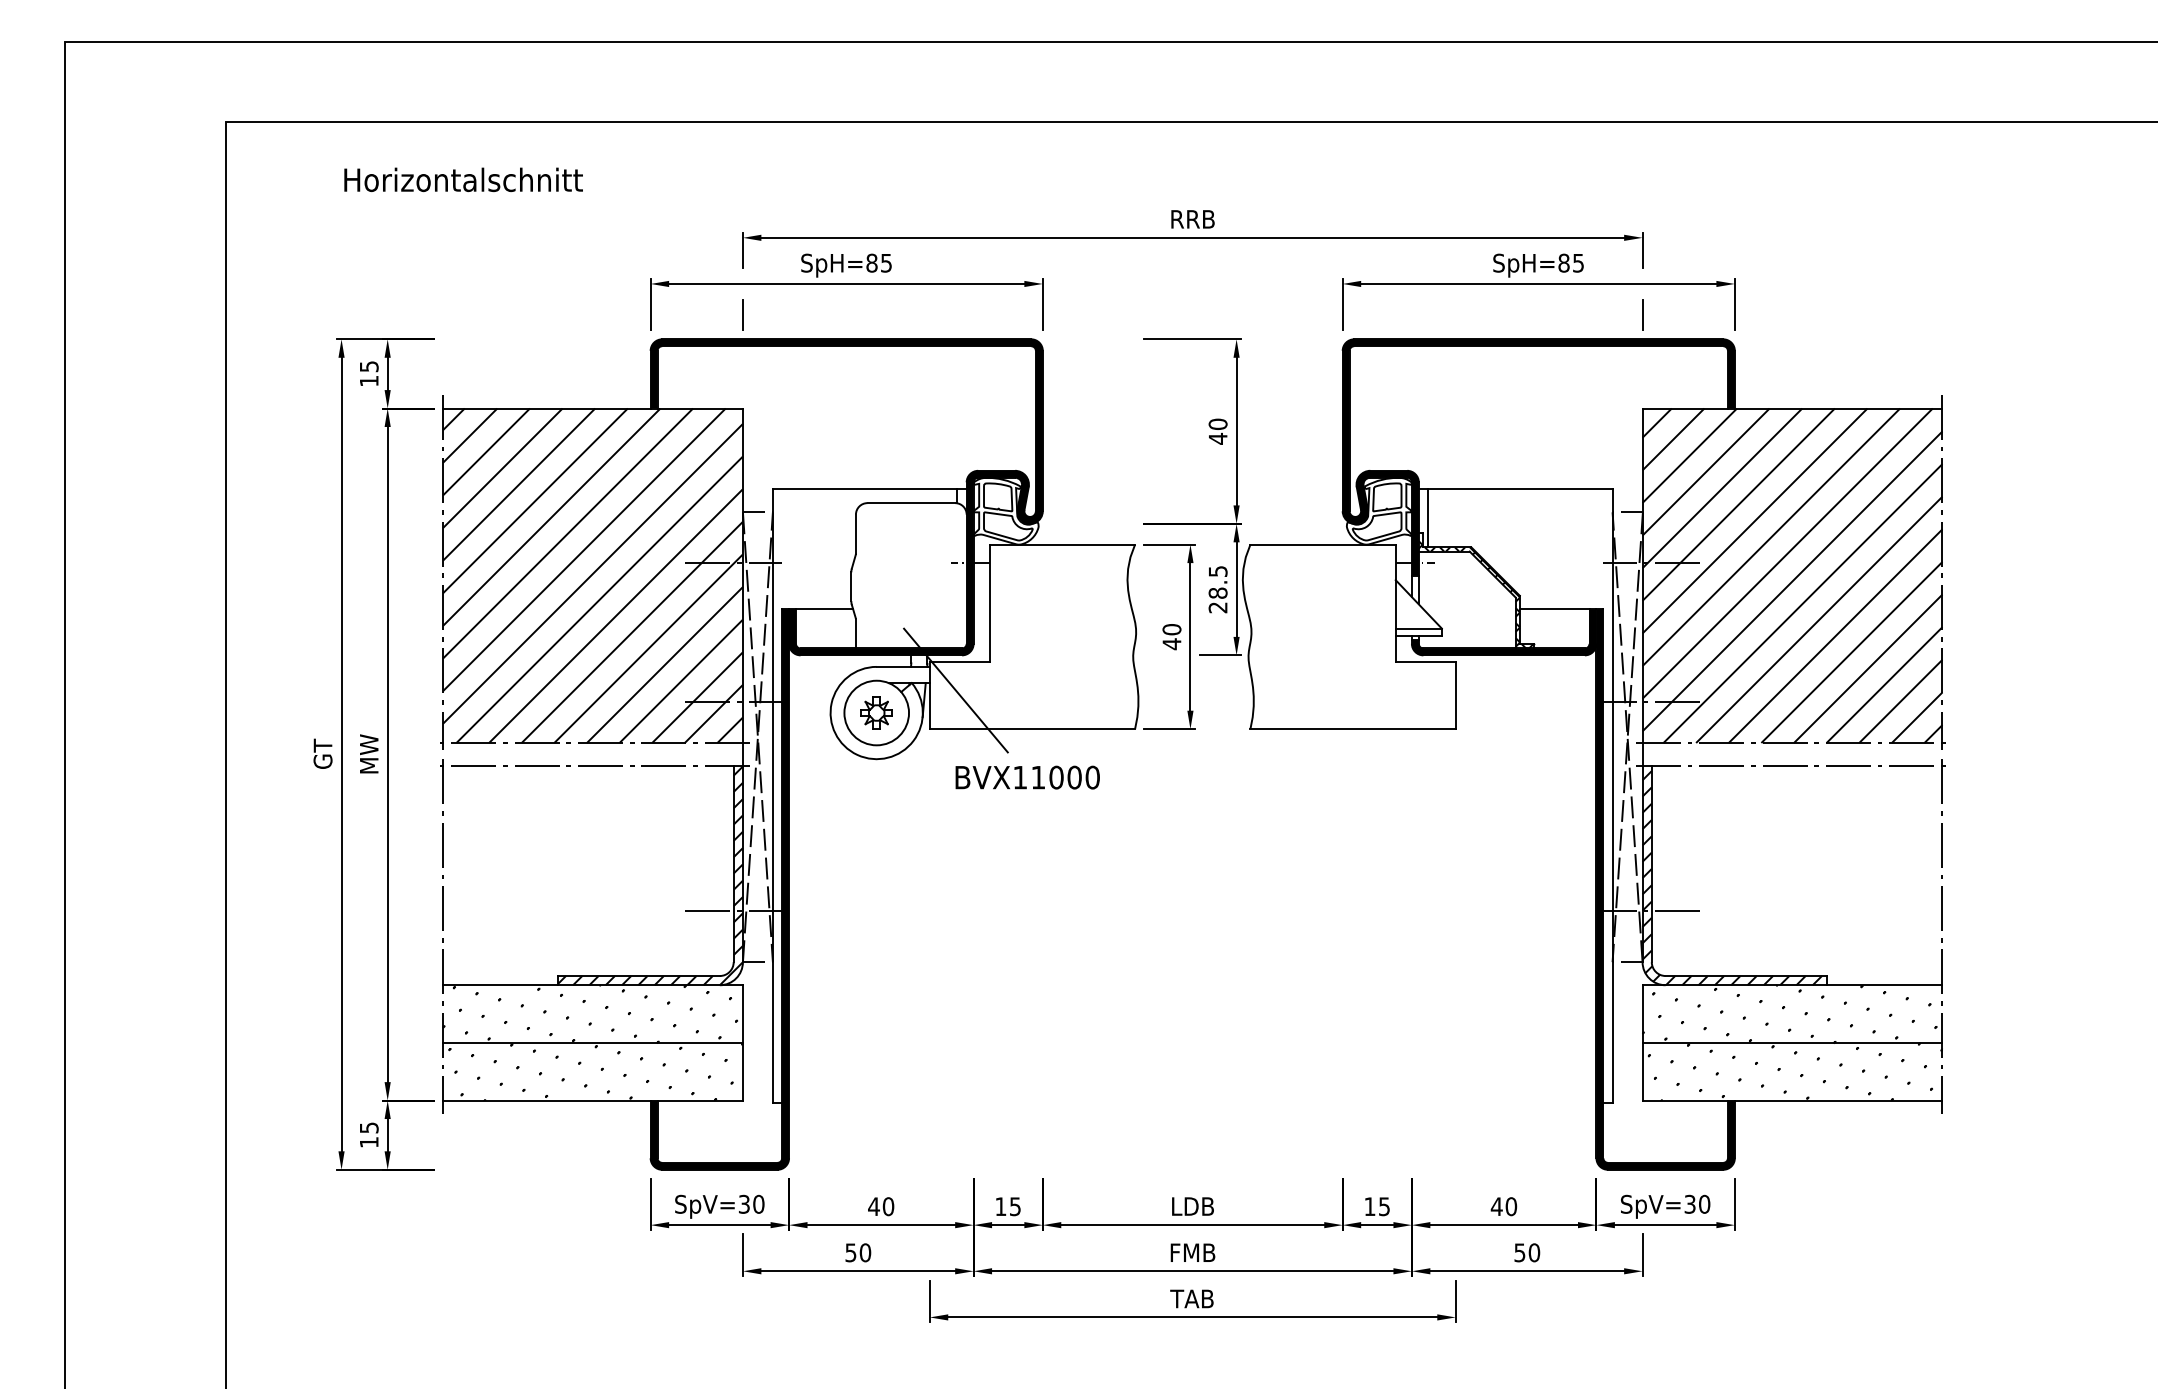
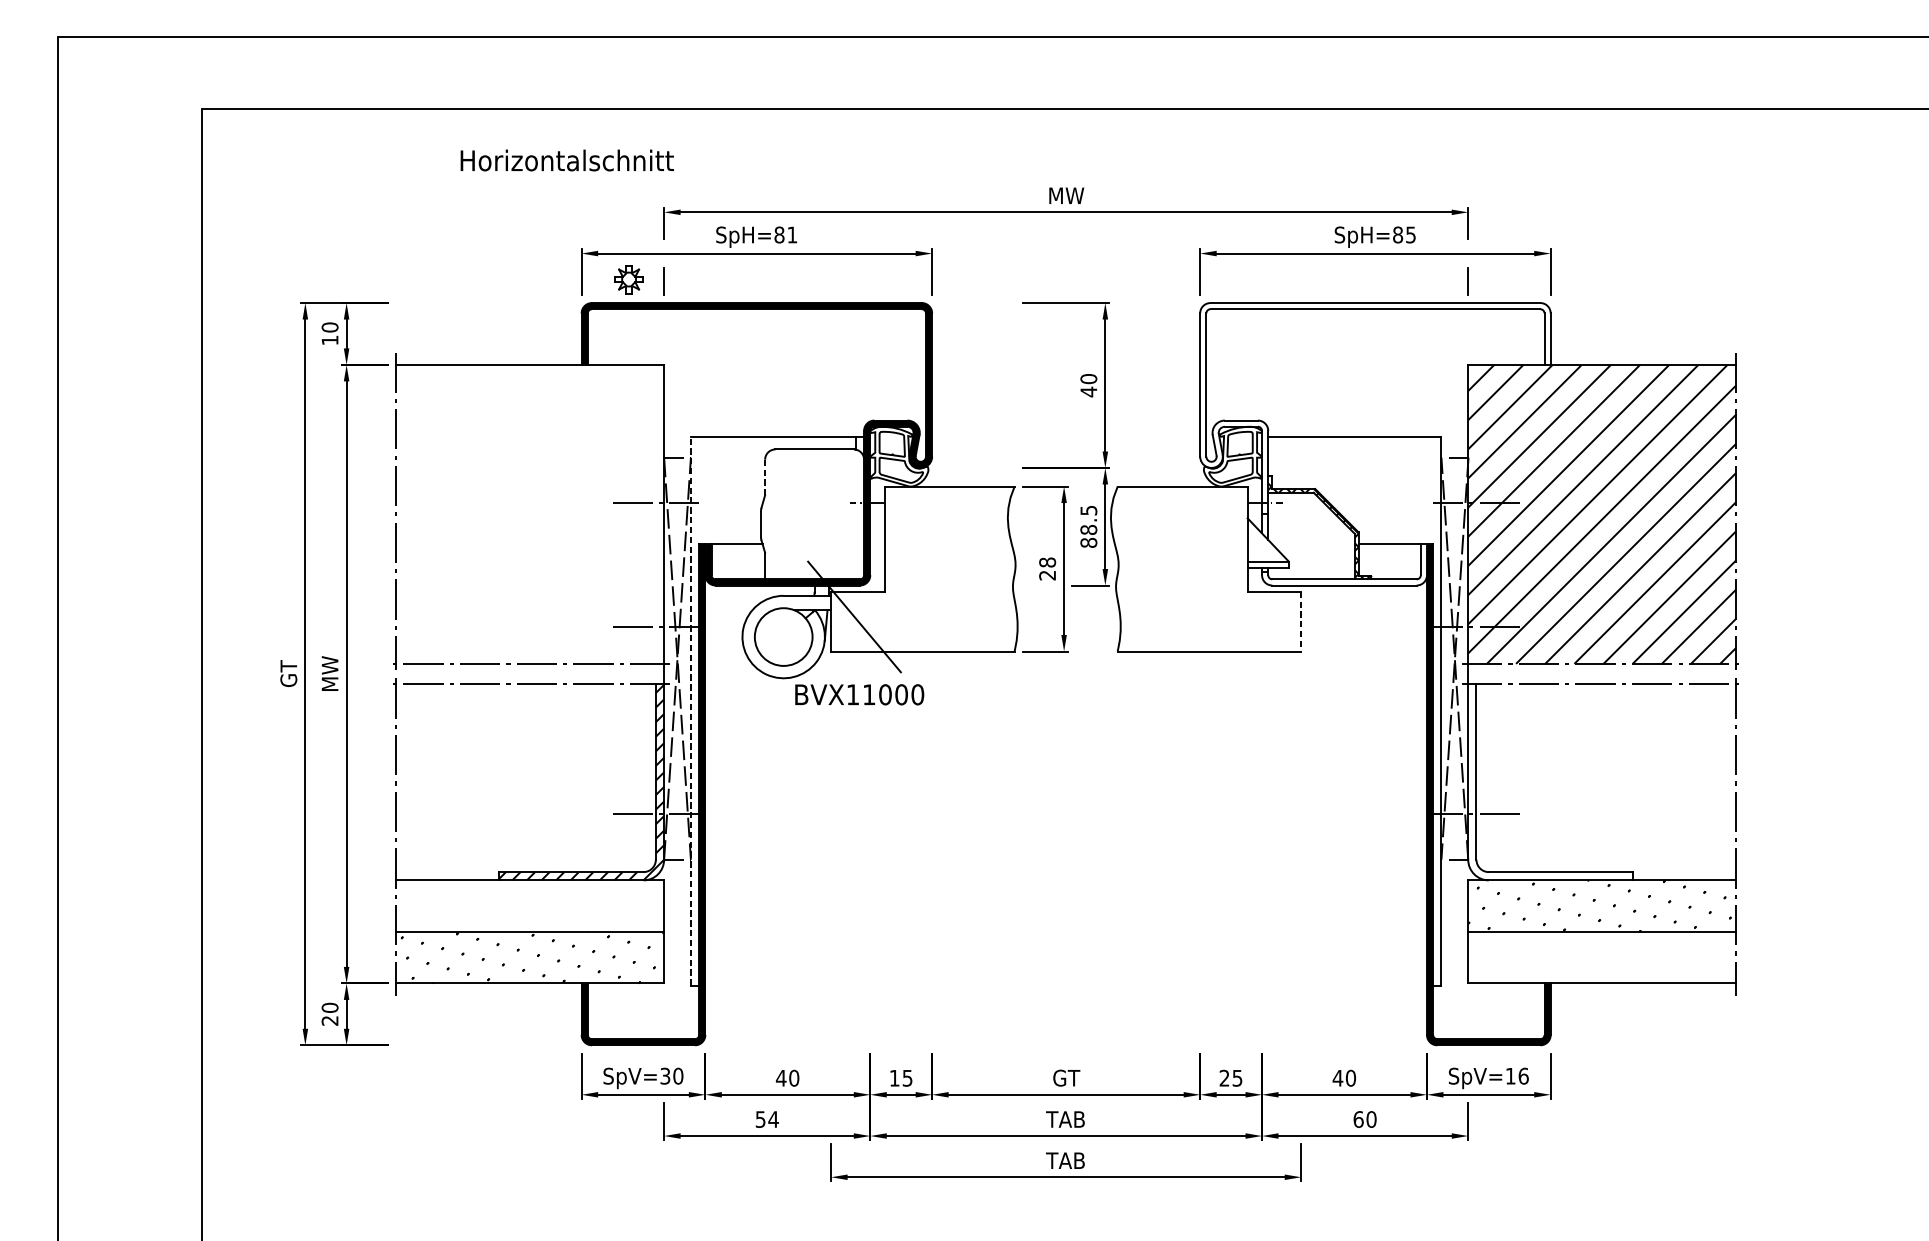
text: (463, 179) -> (567, 160), moved
text: (1192, 219) -> (1065, 195), RRB -> MW
text: (886, 263) -> (792, 235), SpH=85 -> SpH=81
text: (368, 366) -> (329, 327), 15 -> 10
fill: (1538, 457) -> (1375, 408), removed
line: (1428, 518) -> (1276, 463), removed
line: (855, 534) -> (764, 477), solid -> dashed
hatch: (592, 575) -> (529, 514), removed
text: (1217, 607) -> (1088, 542), 28.5 -> 88.5
fill: (1503, 632) -> (1343, 565), removed
text: (1171, 637) -> (1047, 569), 40 -> 28
line: (1455, 696) -> (1301, 622), solid -> dashed
part: (876, 712) -> (628, 279), moved
text: (1027, 777) -> (859, 694), moved
line: (772, 796) -> (690, 711), solid -> dashed
hatch: (1731, 878) -> (1547, 784), removed
hatch: (590, 1013) -> (527, 905), removed
hatch: (1795, 1071) -> (1604, 957), removed
text: (368, 1134) -> (329, 1013), 15 -> 20
text: (1697, 1203) -> (1517, 1075), SpV=30 -> SpV=16
text: (1192, 1206) -> (1065, 1078), LDB -> GT
text: (1369, 1206) -> (1224, 1078), 15 -> 25
text: (865, 1252) -> (773, 1119), 50 -> 54
text: (1192, 1252) -> (1065, 1119), FMB -> TAB
text: (1519, 1252) -> (1358, 1119), 50 -> 60

